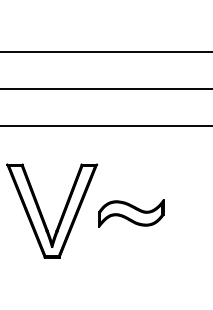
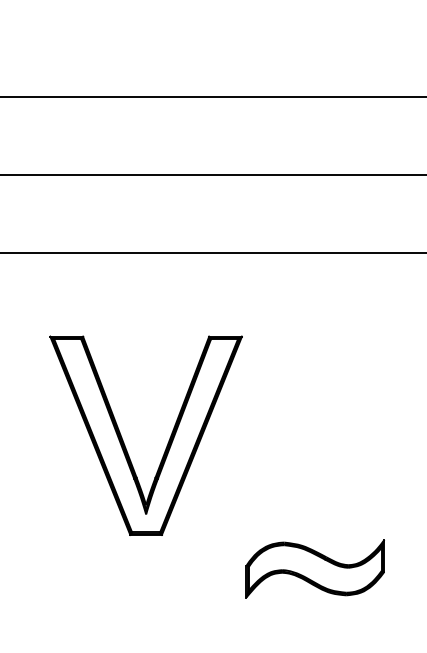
part: (131, 213) -> (315, 568), moved

